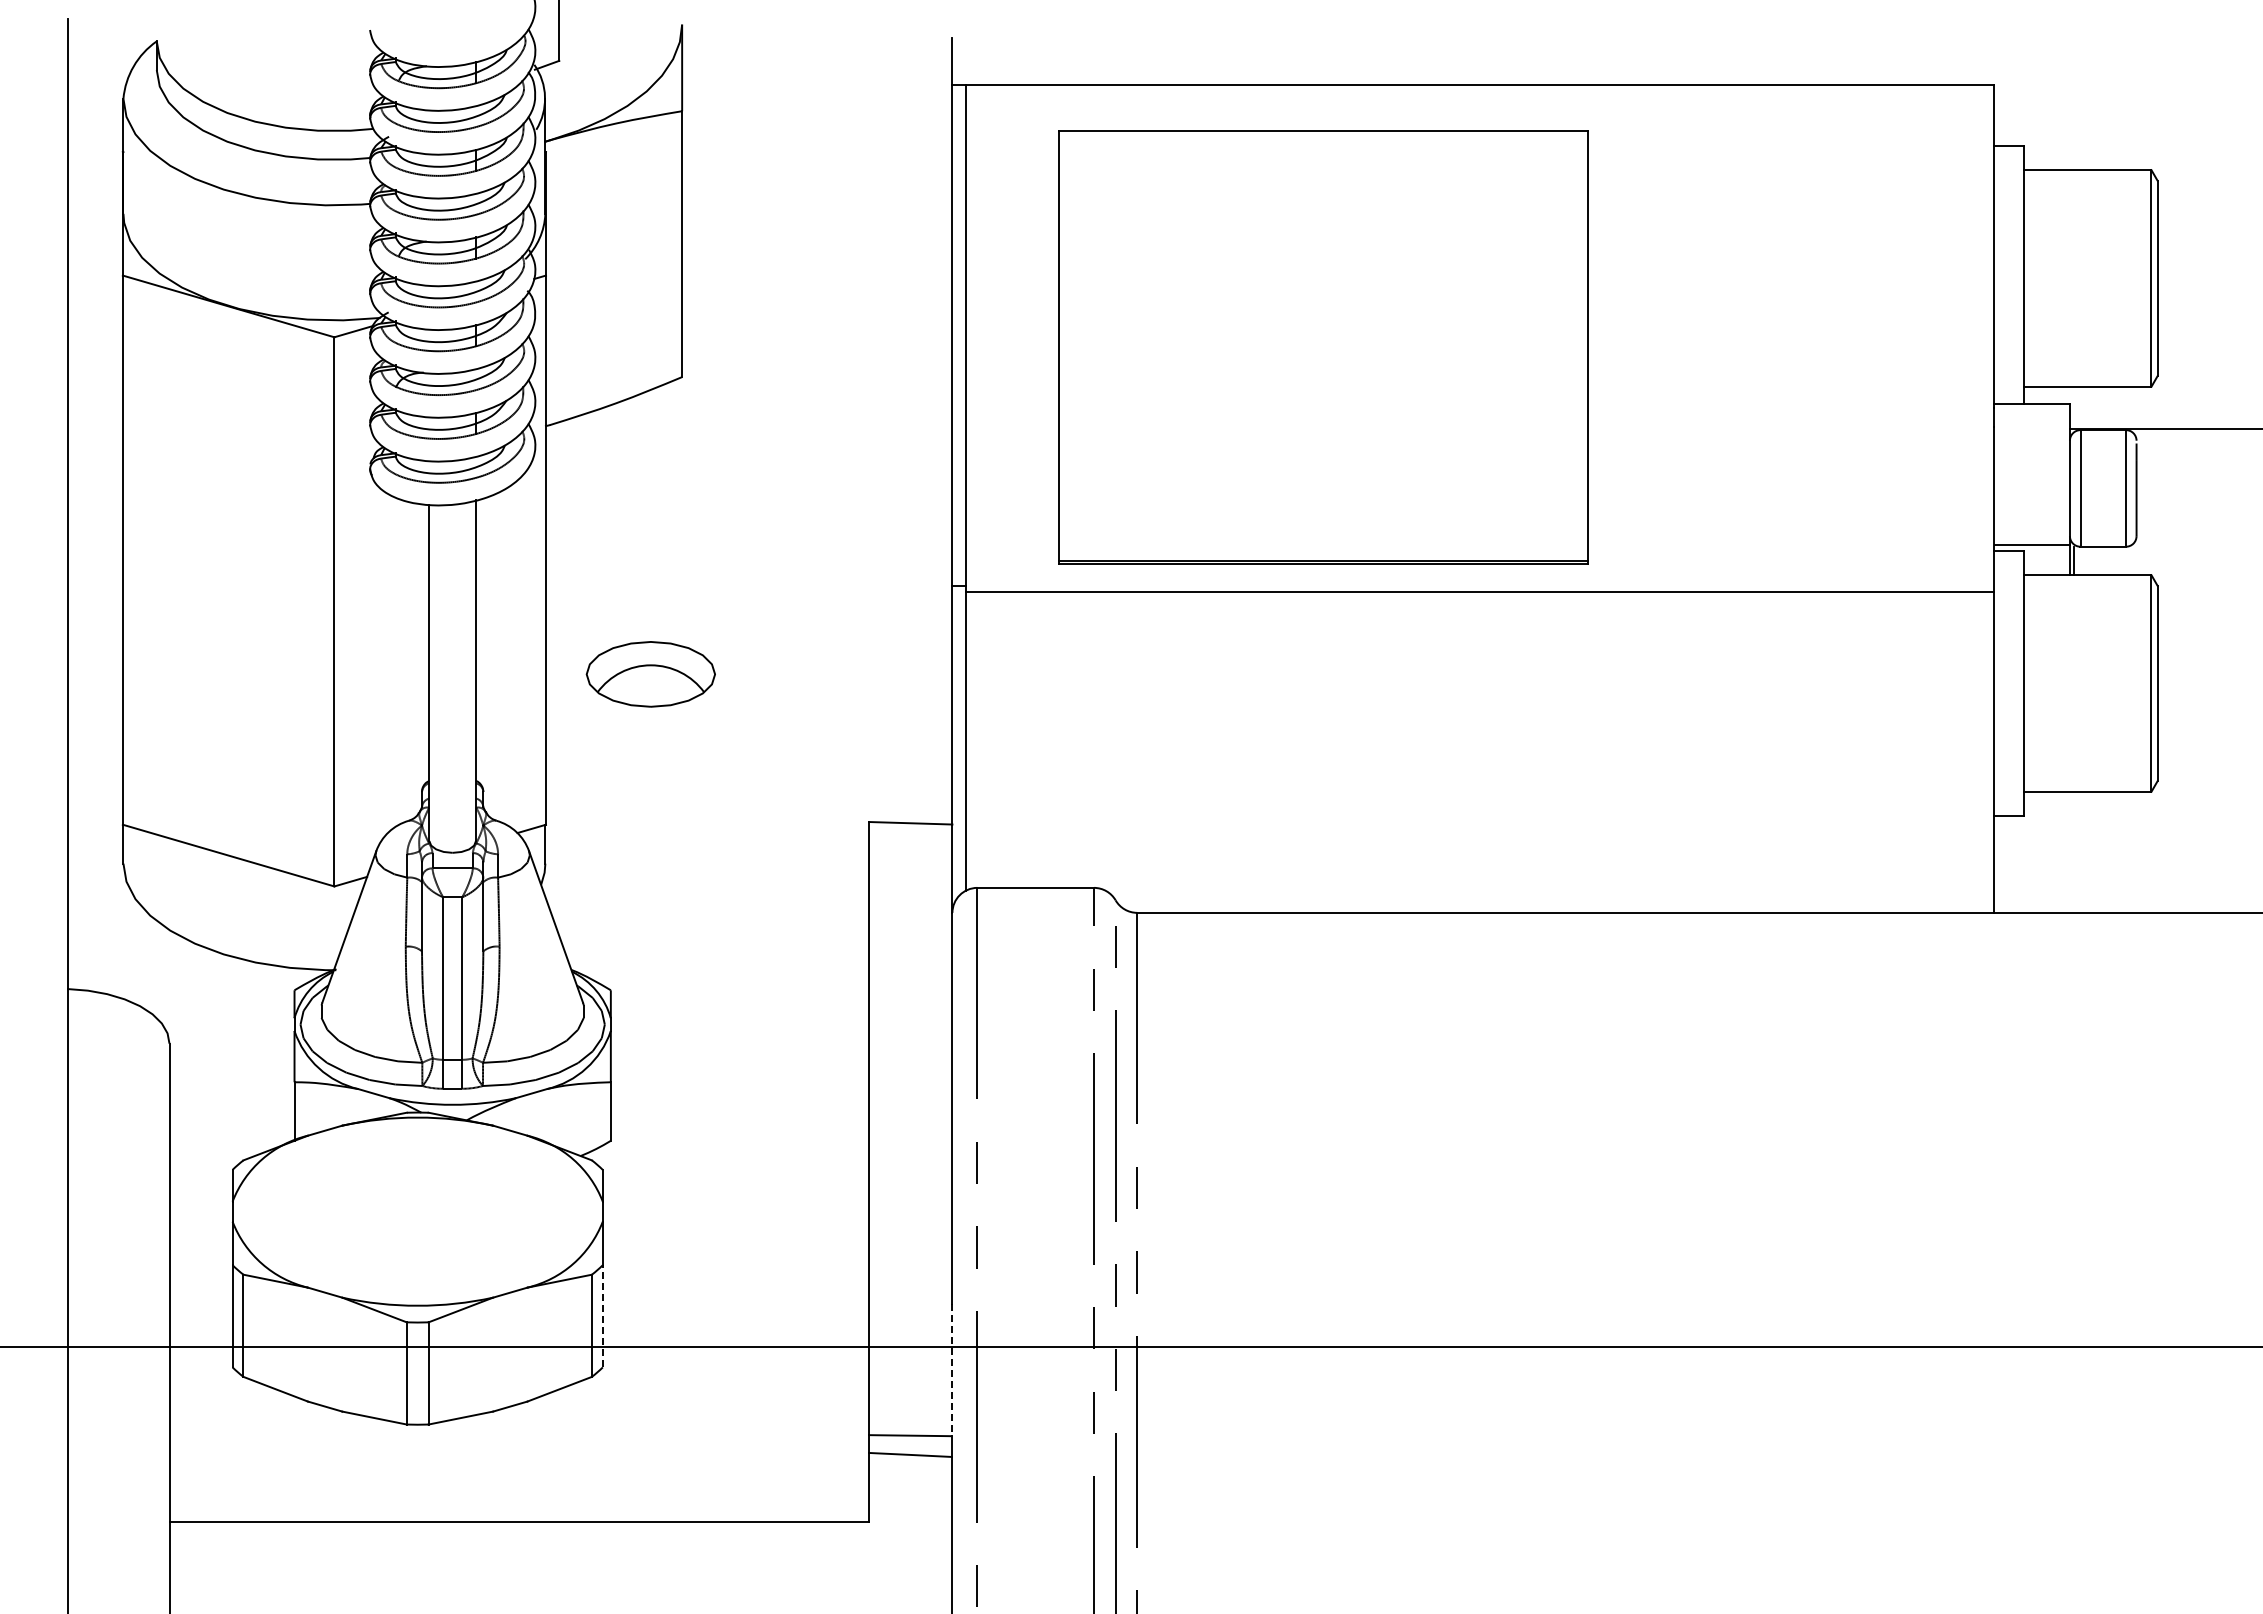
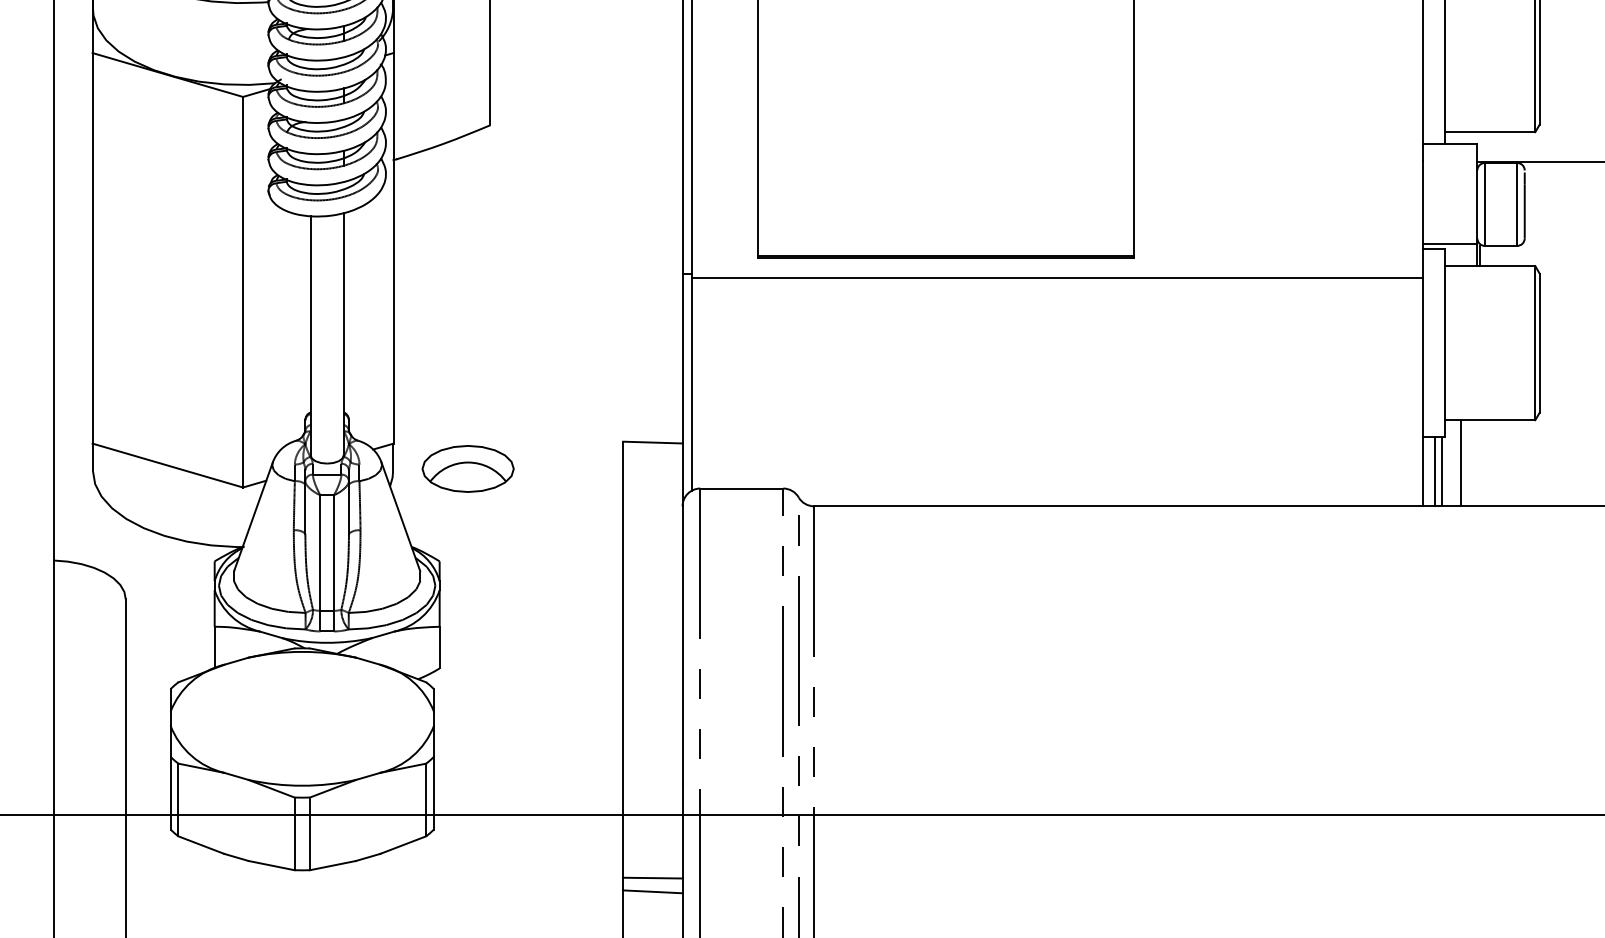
part: (650, 674) -> (467, 469), moved
line: (2046, 851) -> (1460, 462), added
line: (2010, 863) -> (1435, 471), added
line: (2020, 863) -> (1442, 471), added
line: (602, 1315) -> (433, 792), dashed -> solid
line: (952, 1370) -> (682, 831), dashed -> solid

